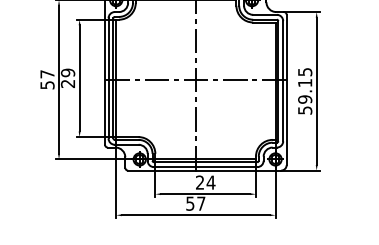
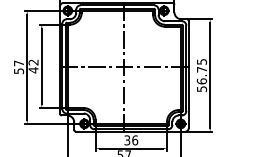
text: (67, 78) -> (33, 66), 29 -> 42
text: (305, 91) -> (202, 75), 59.15 -> 56.75
text: (205, 182) -> (131, 140), 24 -> 36

